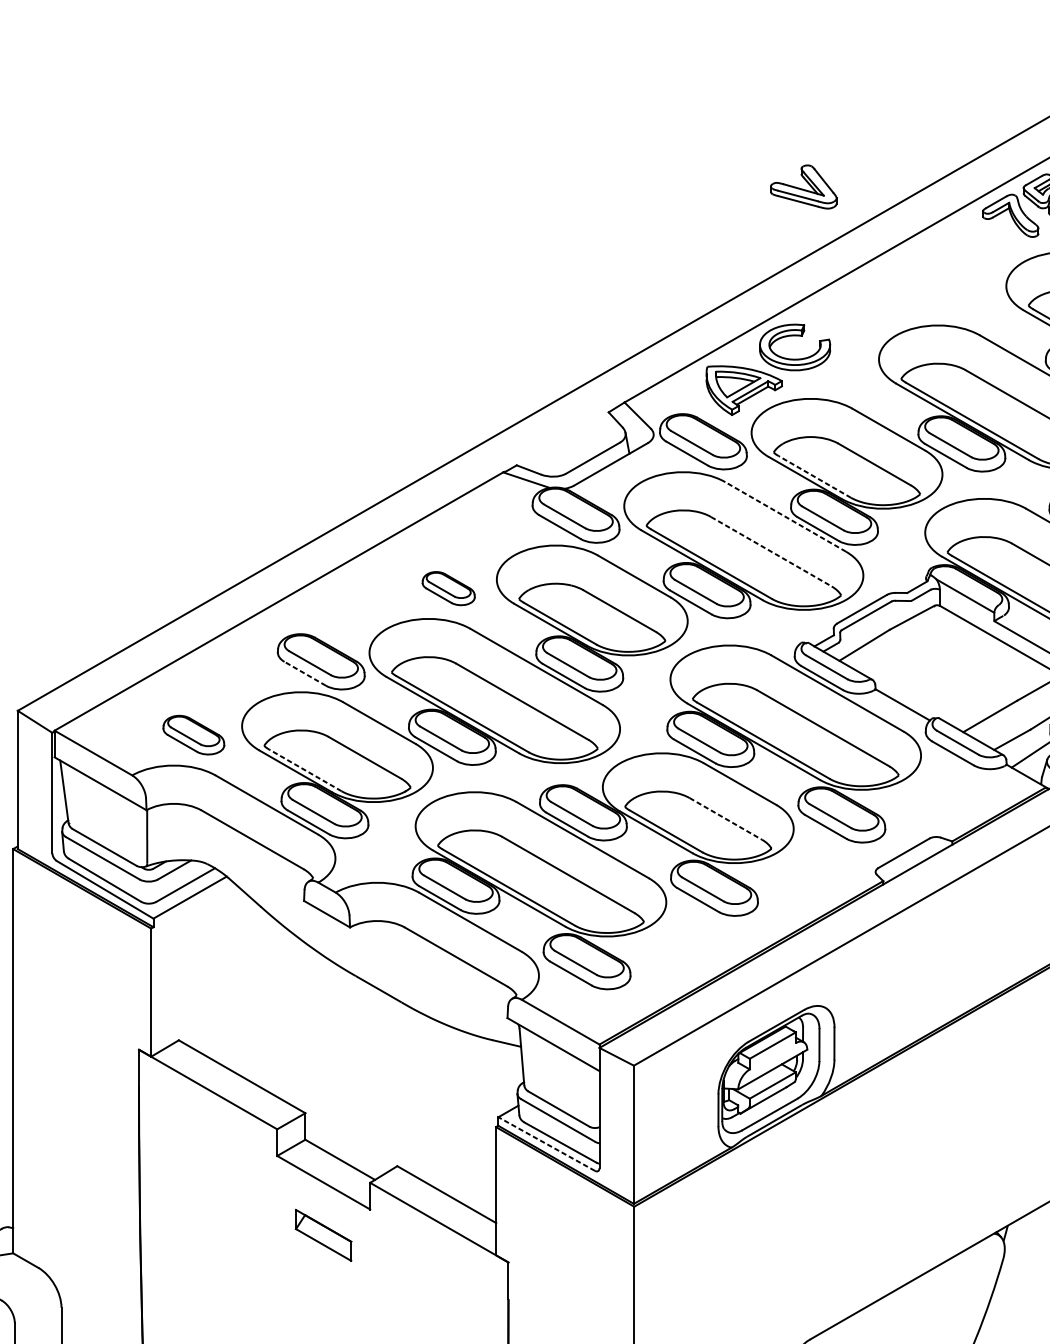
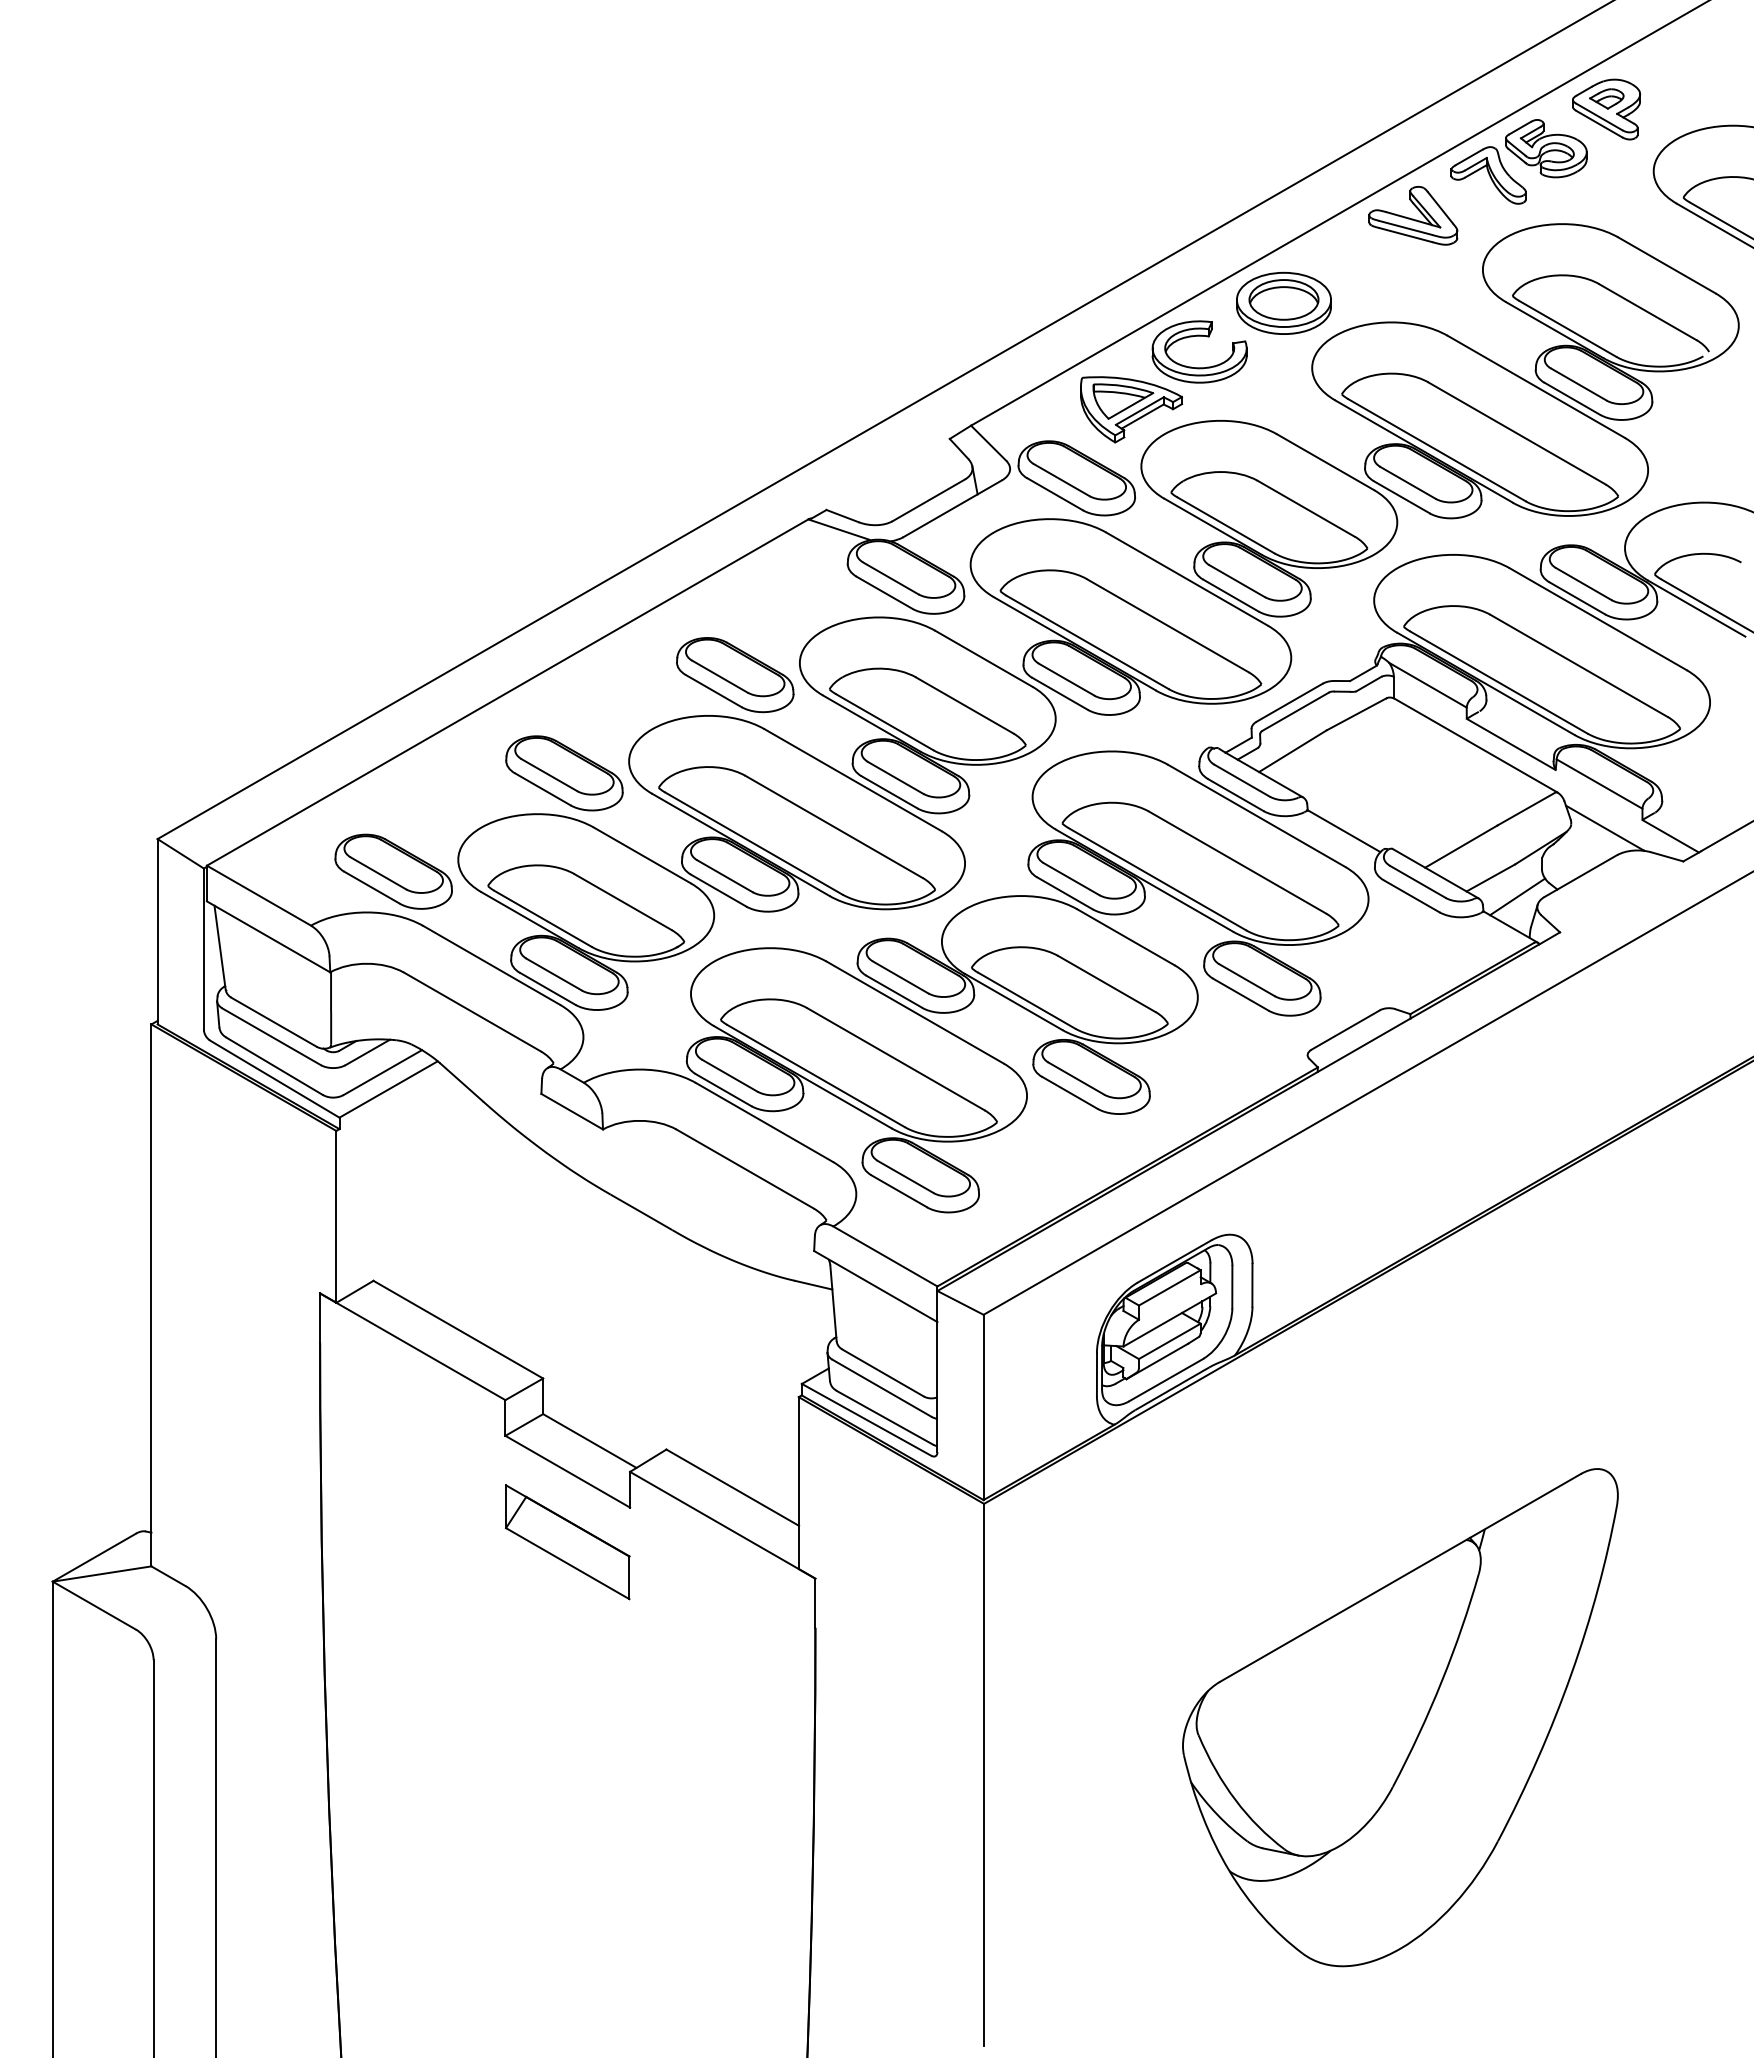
part: (803, 186) -> (1413, 215), moved
part: (857, 310) -> (1283, 302), added
line: (814, 476) -> (1225, 525), dashed -> solid
line: (785, 516) -> (1186, 578), dashed -> solid
line: (771, 552) -> (1168, 626), dashed -> solid
part: (448, 588) -> (735, 675), size x1.67
line: (304, 673) -> (542, 789), dashed -> solid
part: (193, 735) -> (393, 871), size x1.43
line: (305, 770) -> (543, 918), dashed -> solid
line: (726, 819) -> (1107, 984), dashed -> solid
line: (546, 1143) -> (866, 1419), dashed -> solid
part: (323, 1235) -> (567, 1542), size x1.67

